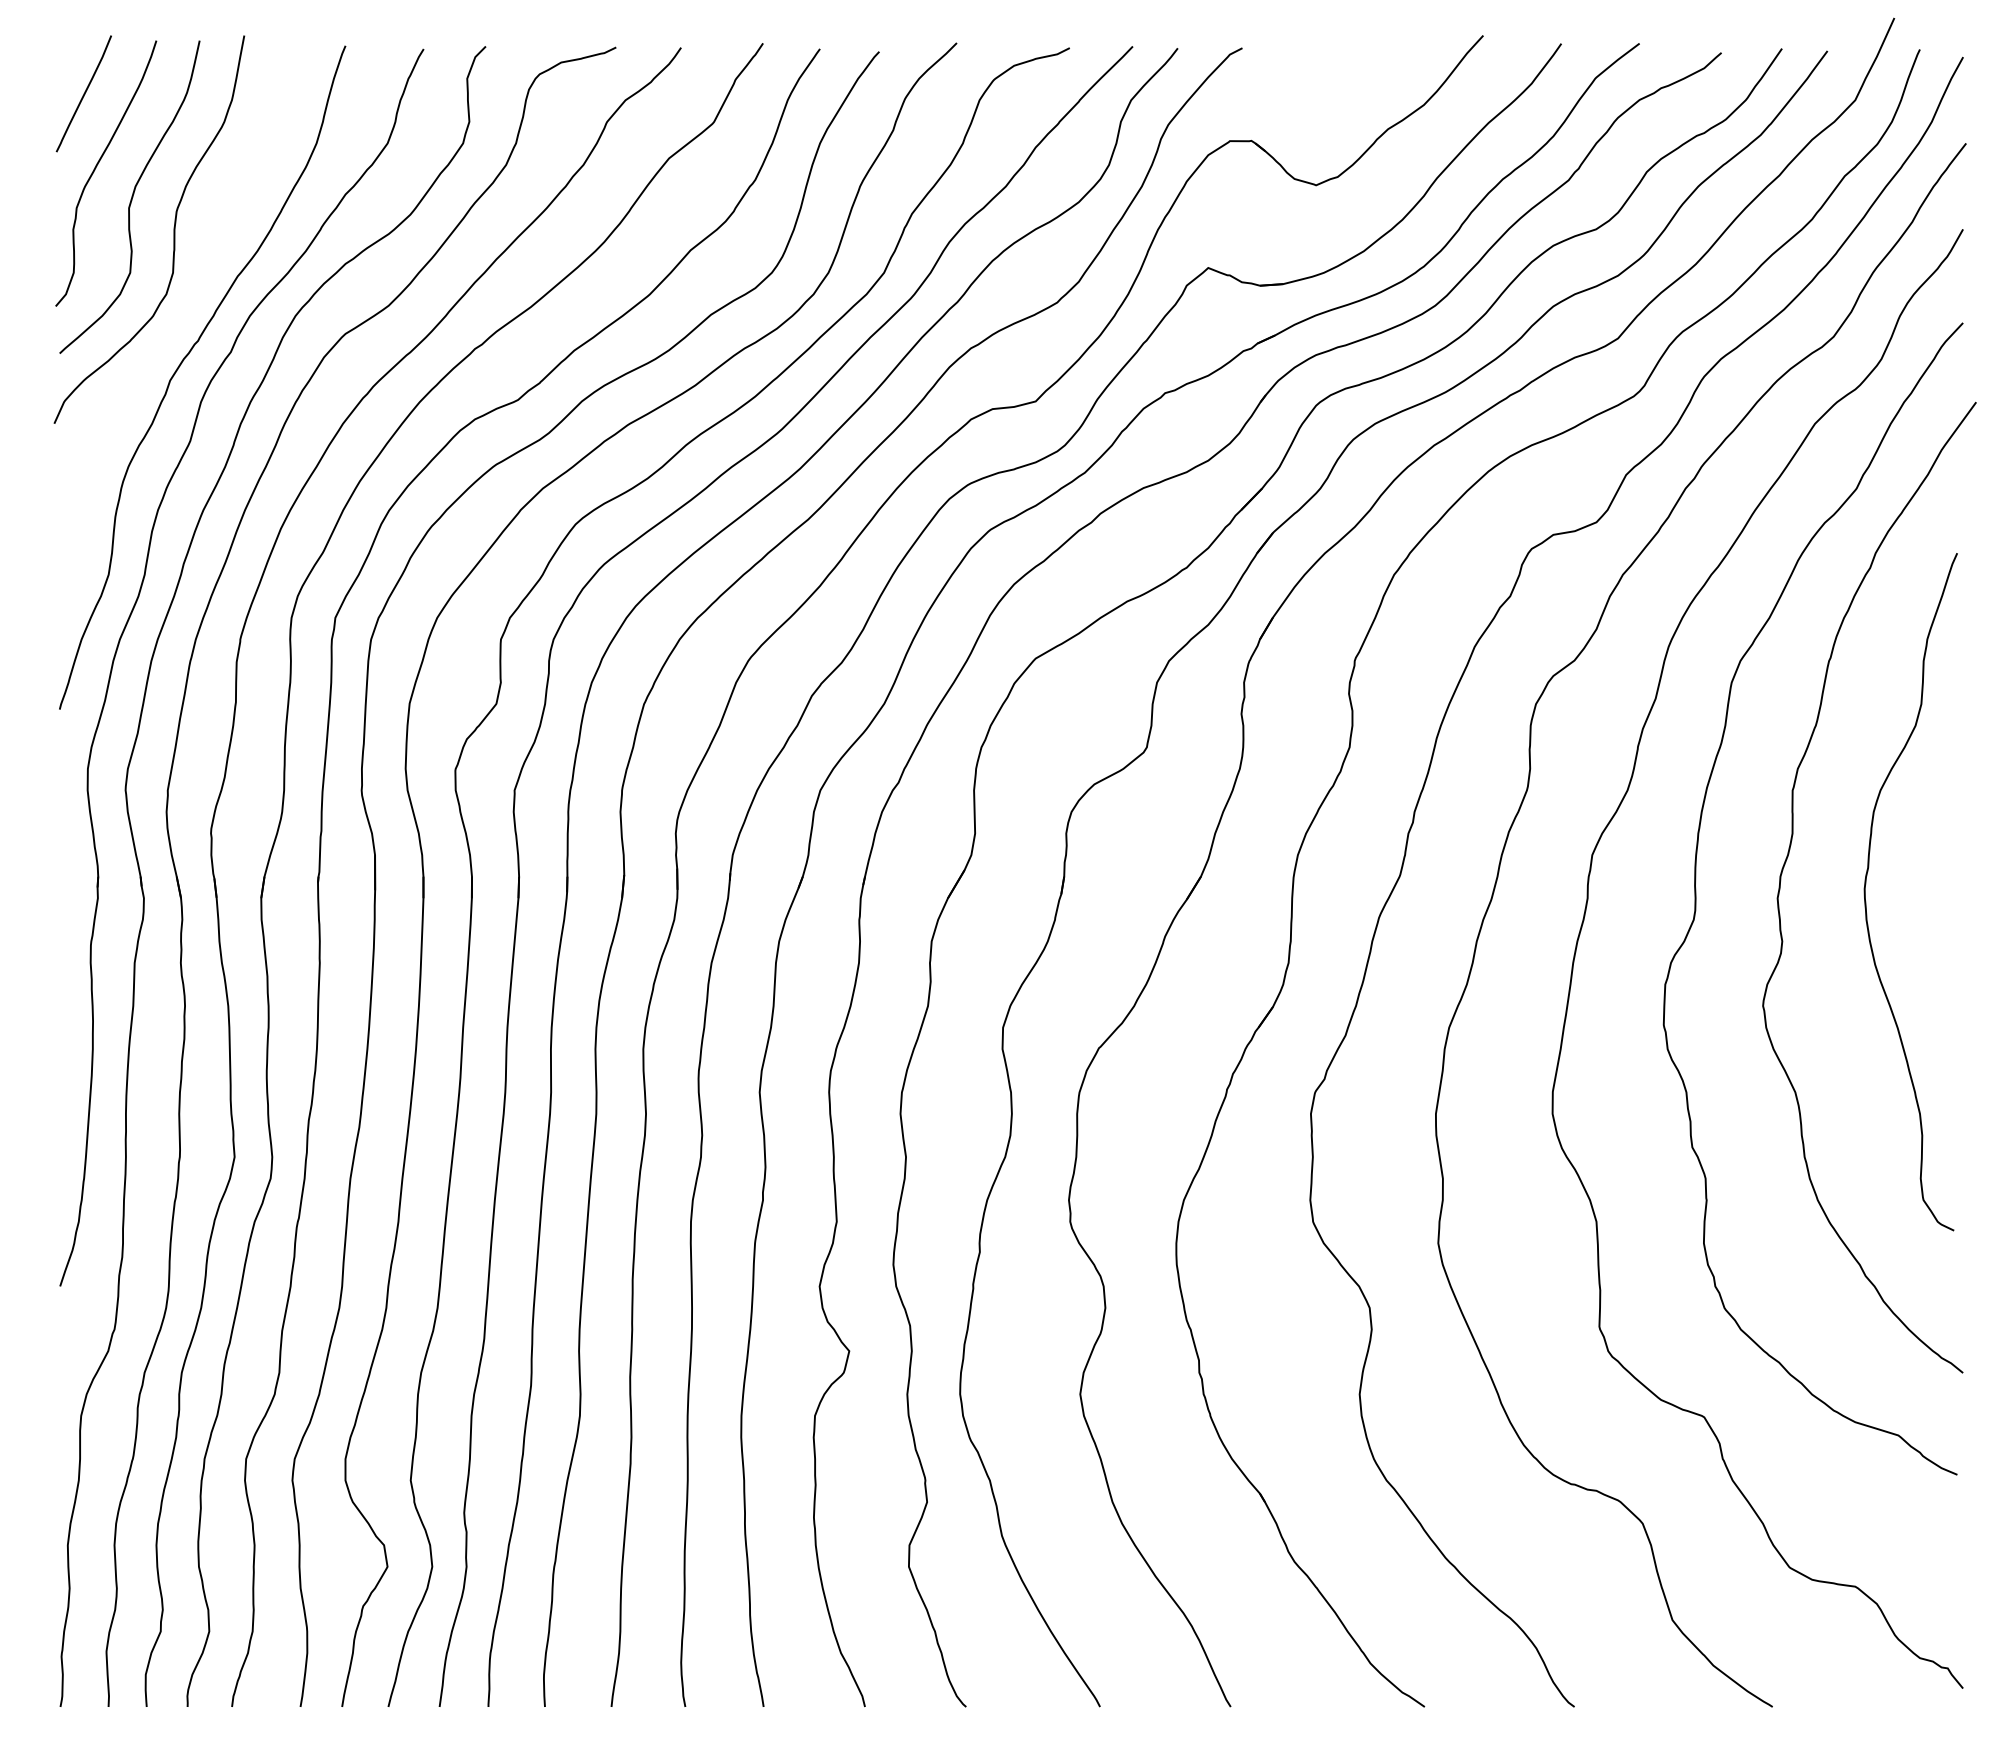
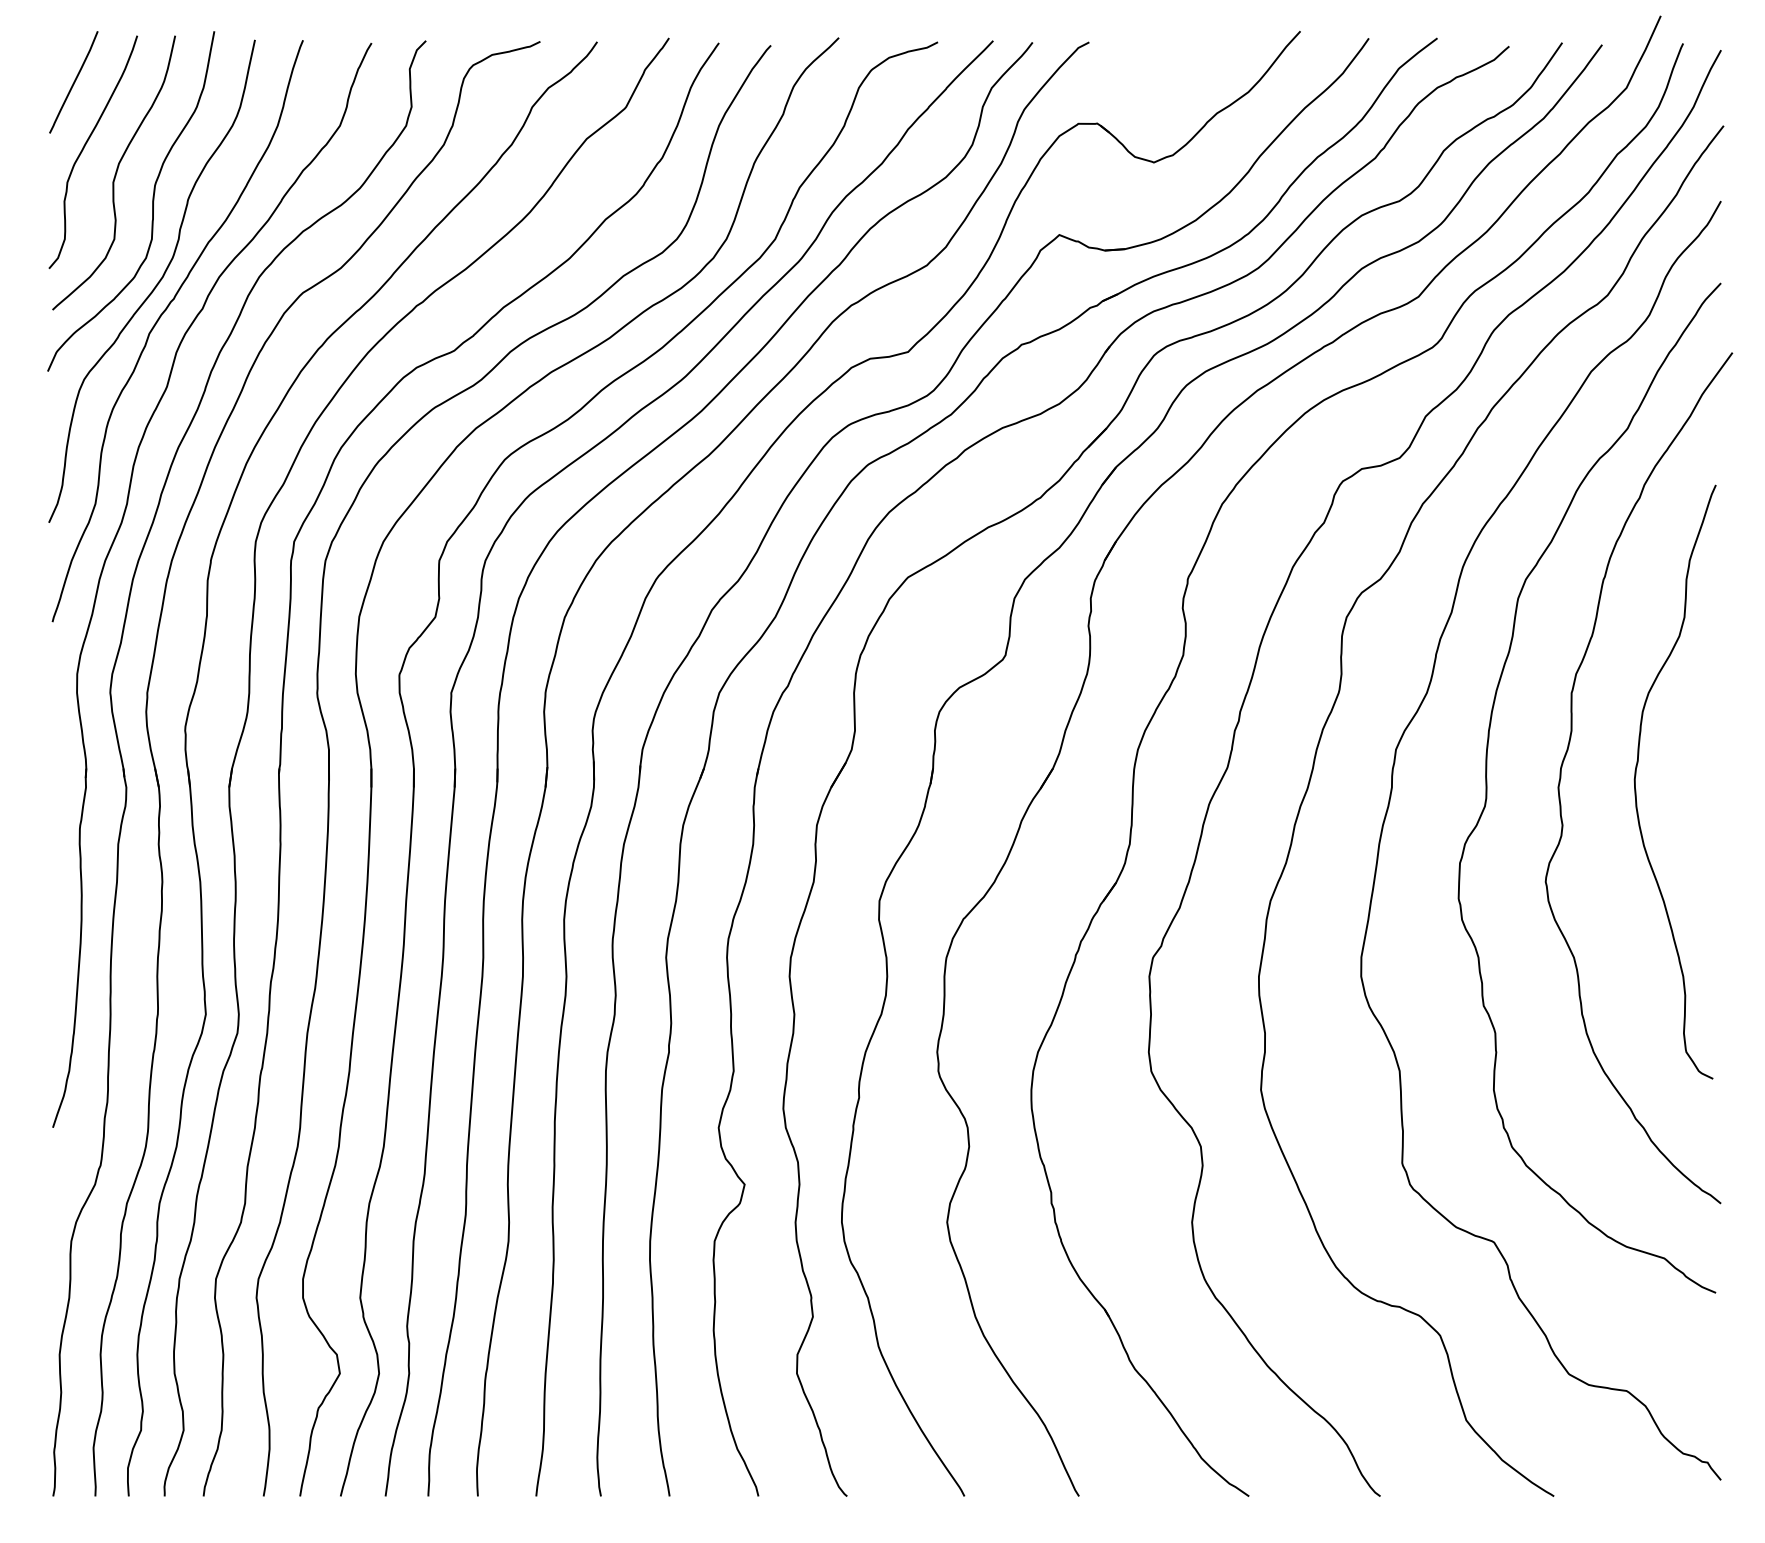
curve: (178, 323) -> (156, 283), added

